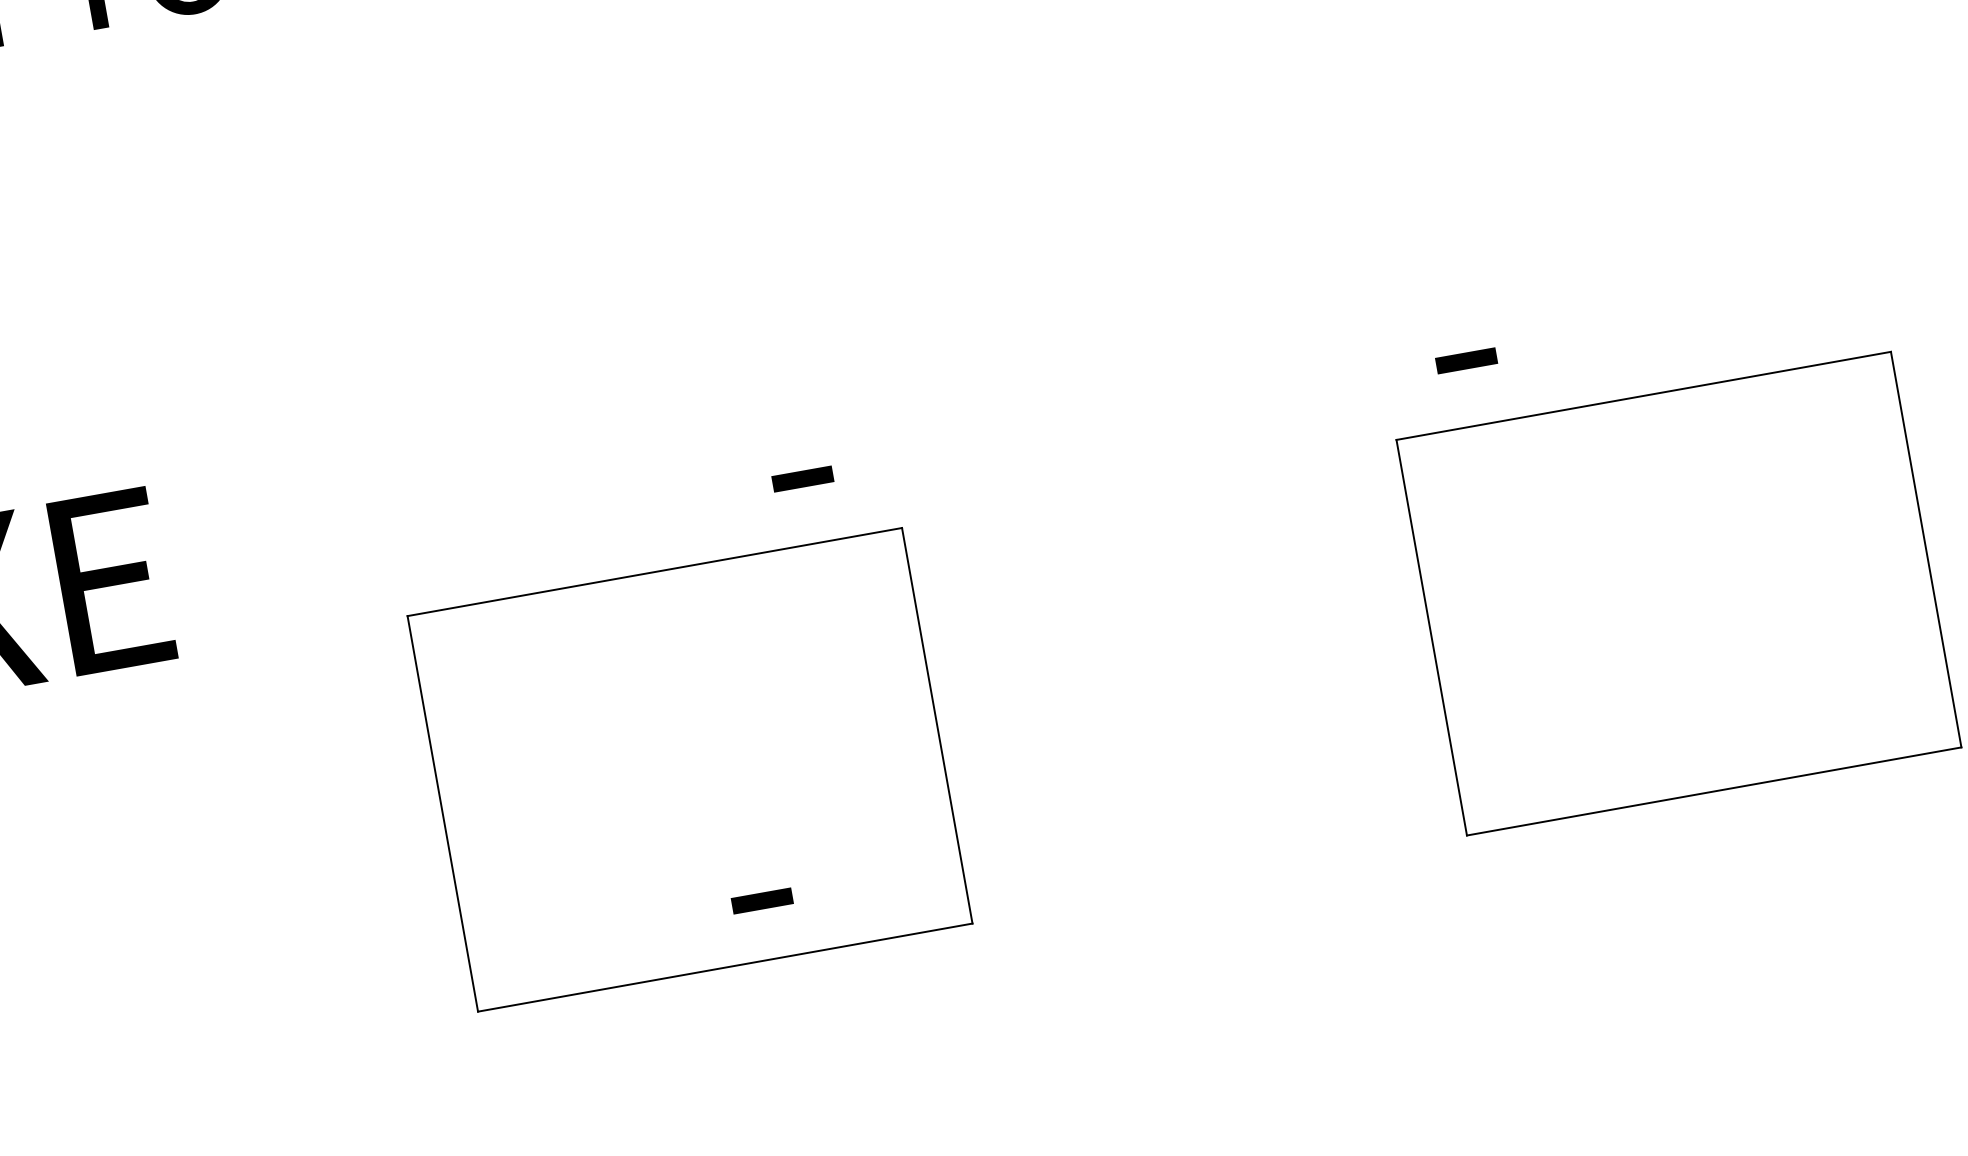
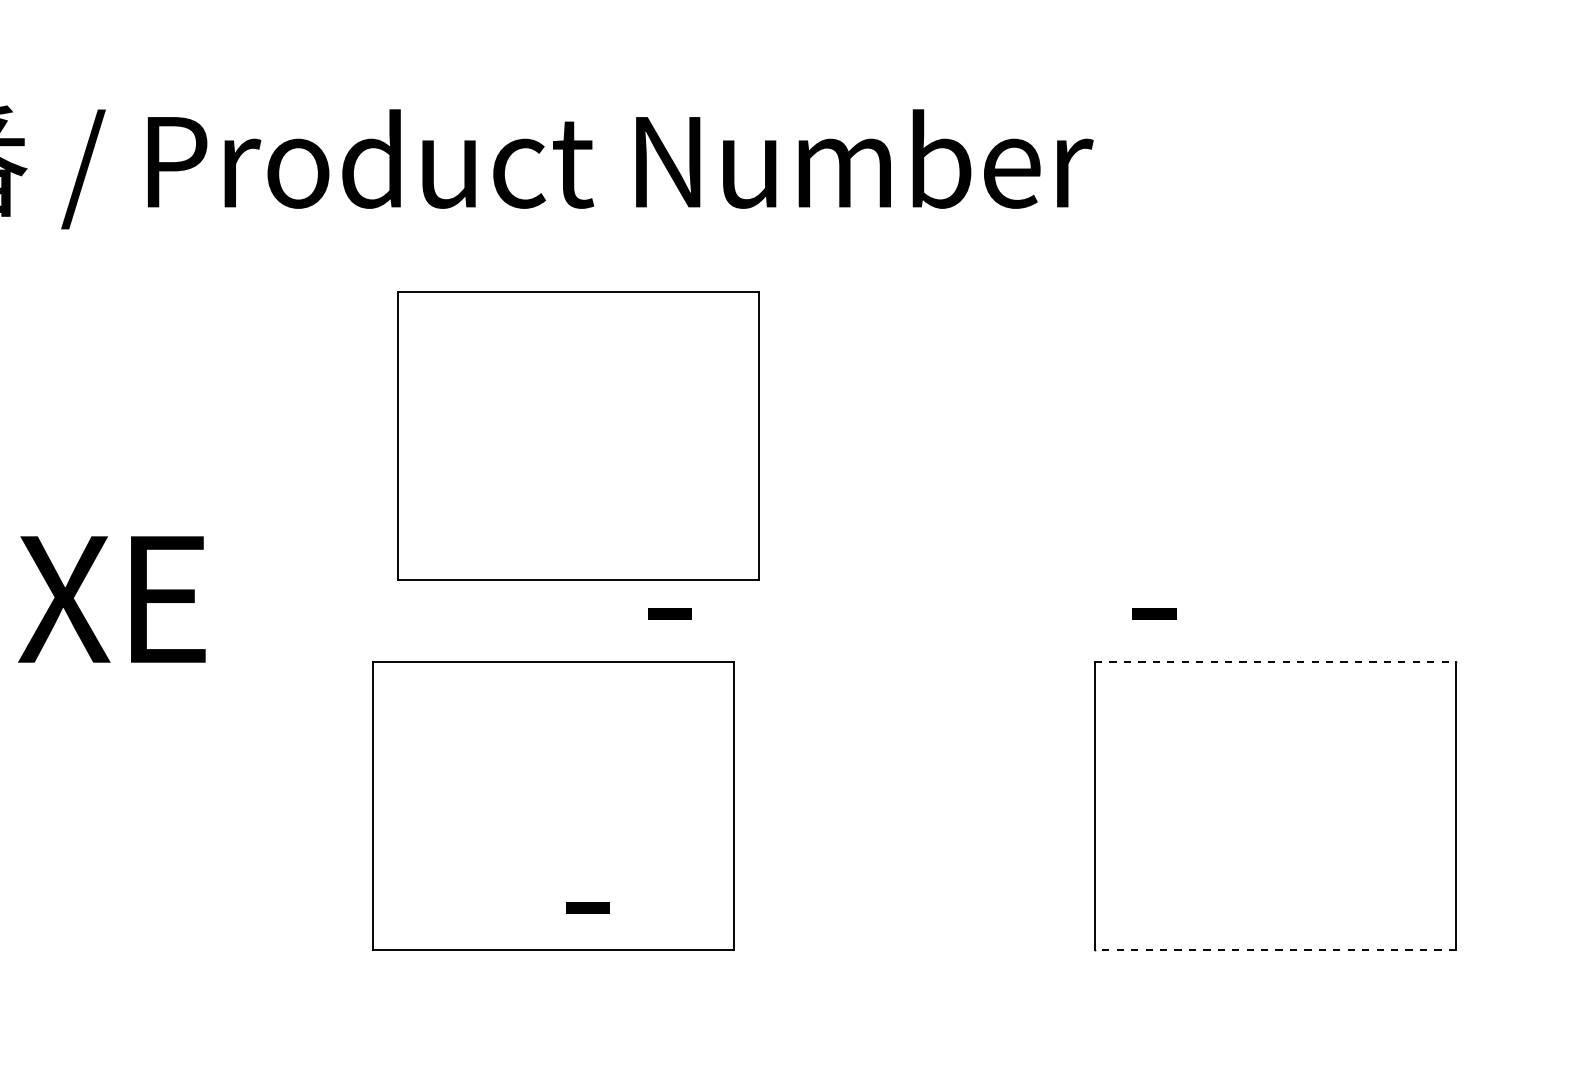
part: (634, 256) -> (578, 435), added
line: (1643, 395) -> (1275, 661), solid -> dashed
line: (1714, 791) -> (1275, 950), solid -> dashed

